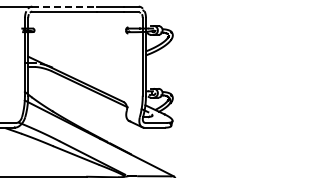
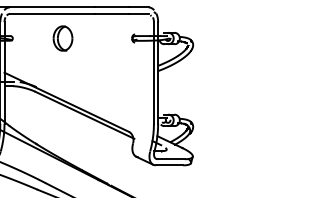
line: (64, 6) -> (51, 7), dashed -> solid
part: (73, 30) -> (63, 38), added

